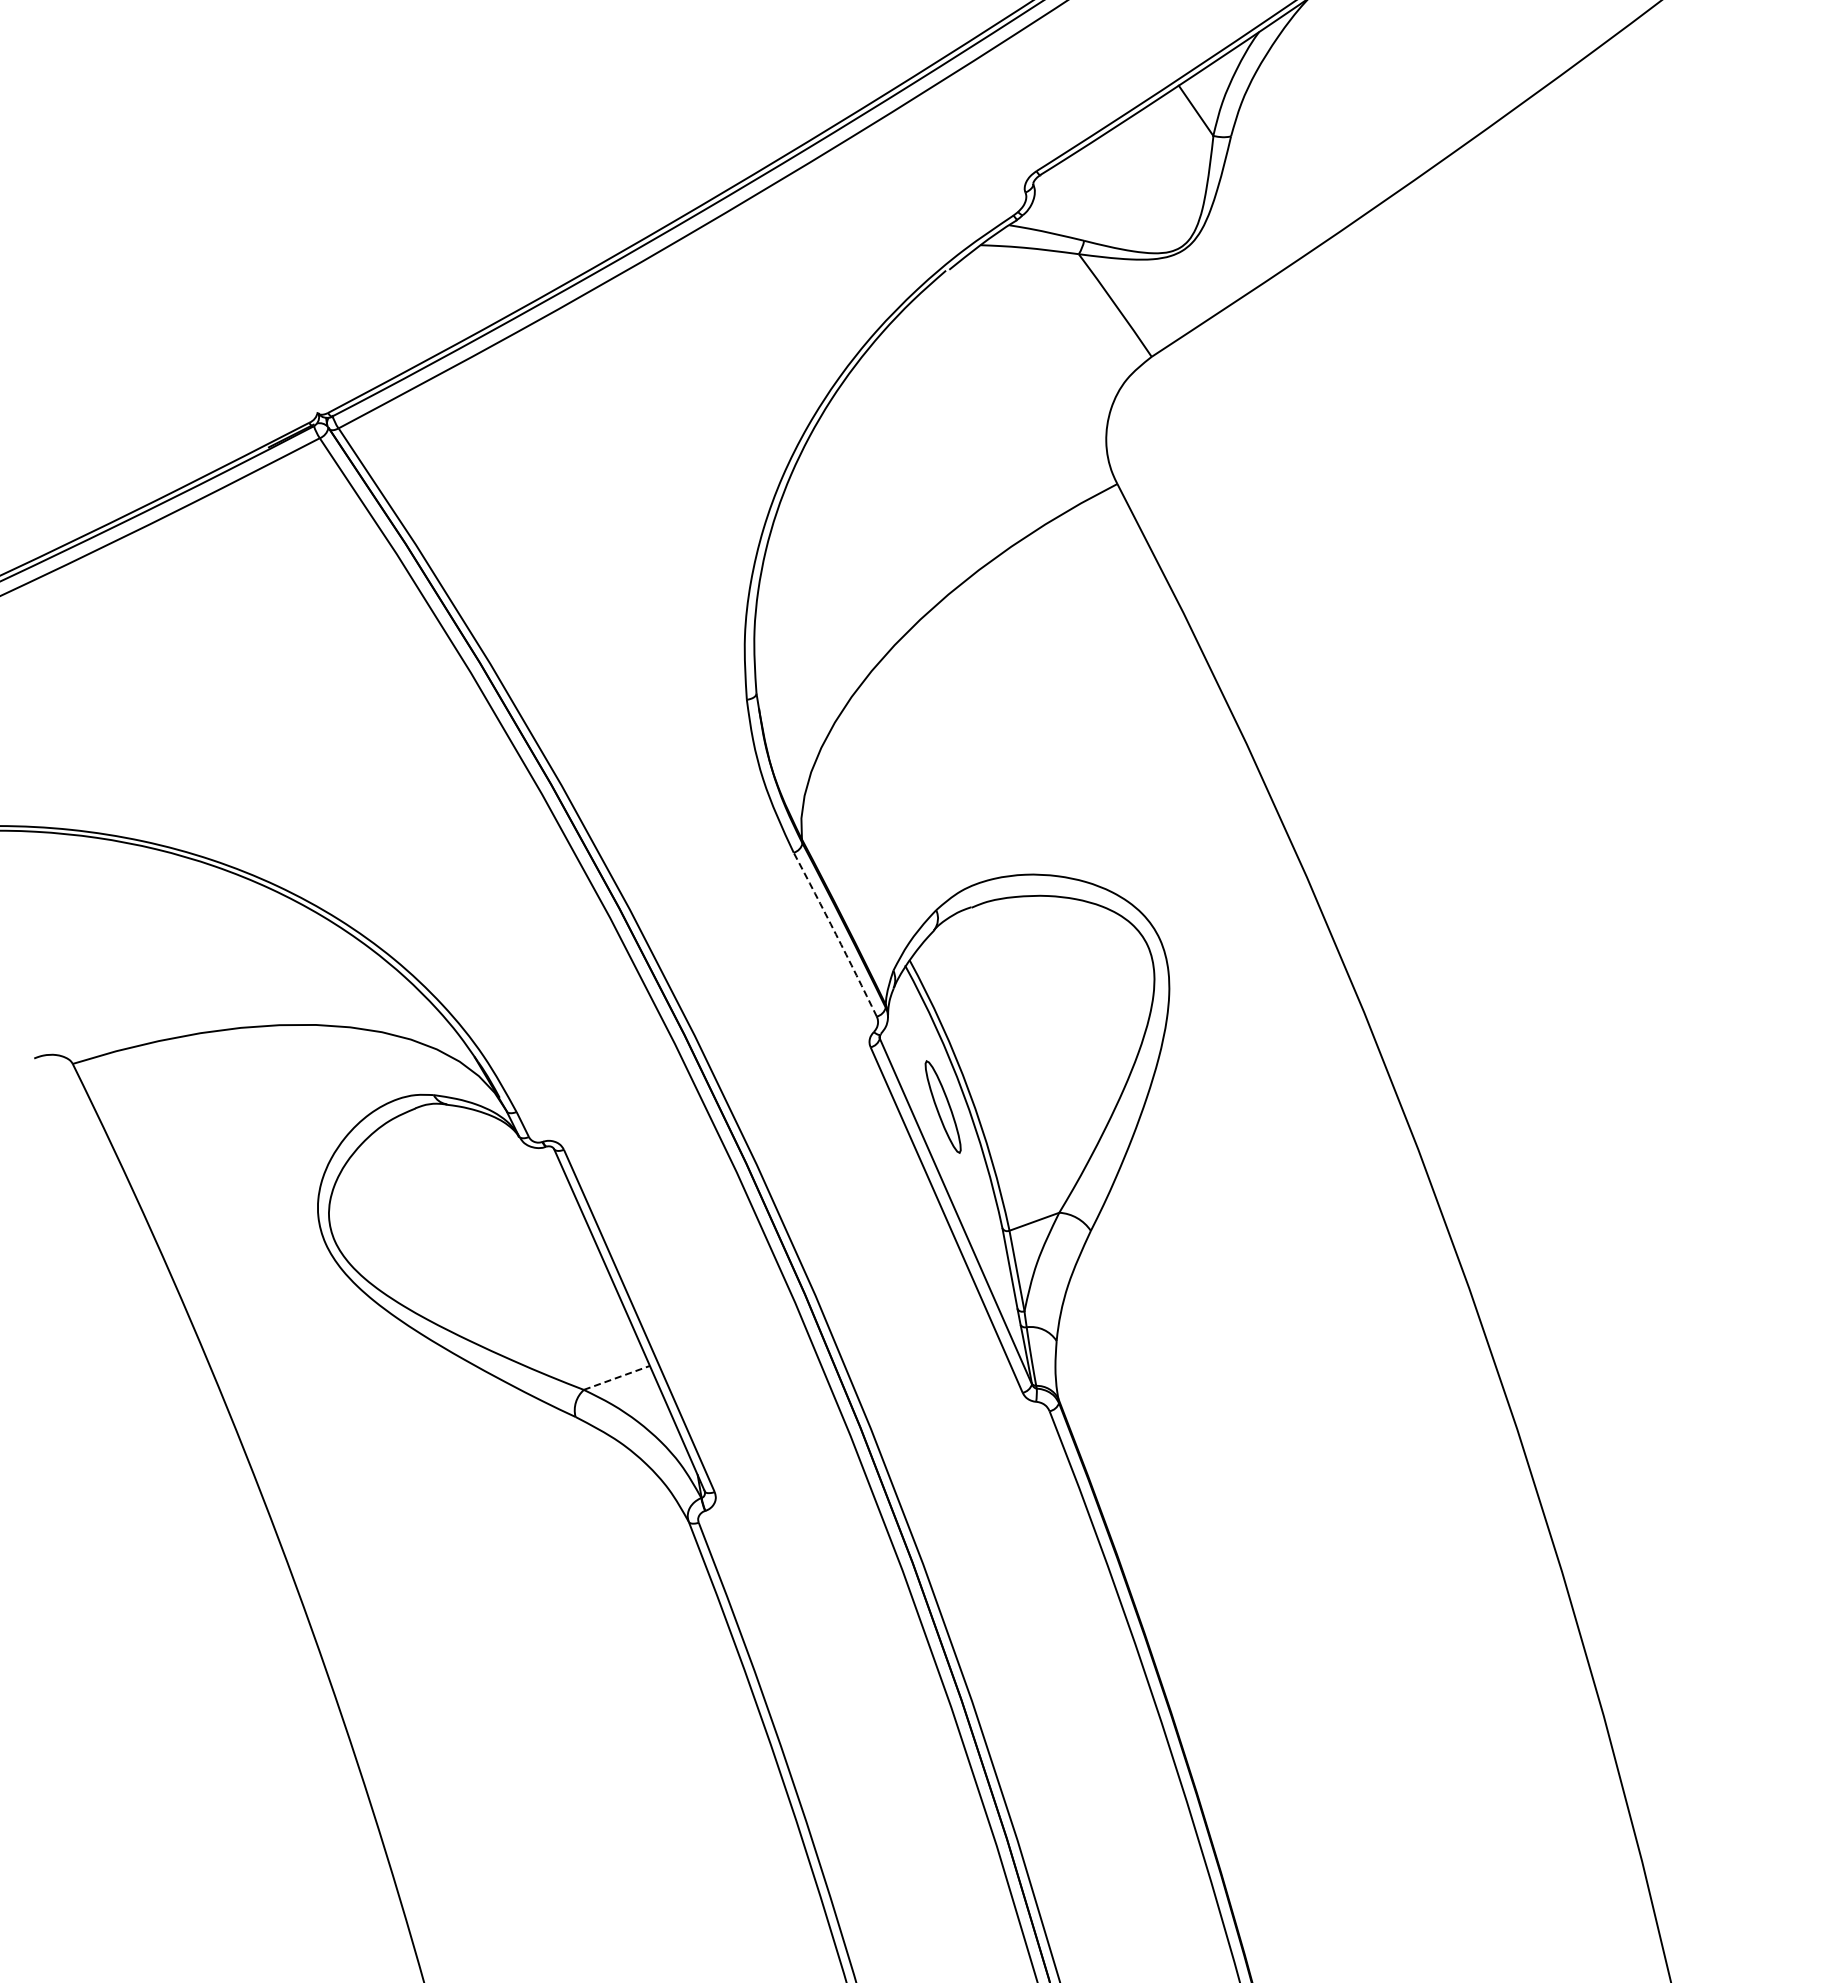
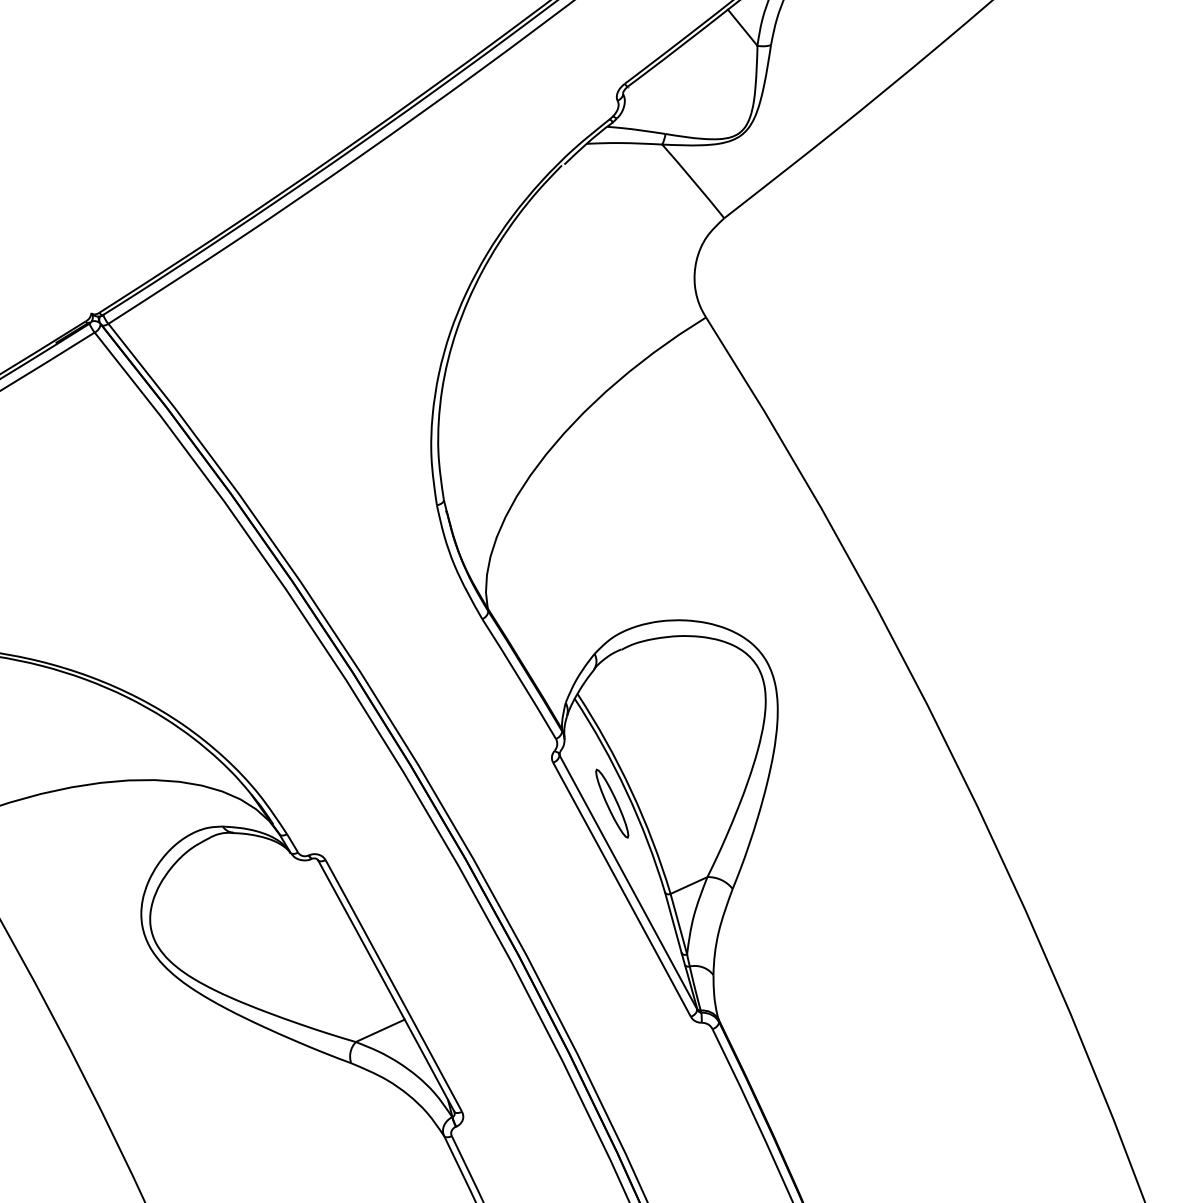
arc: (836, 934) -> (520, 678), dashed -> solid
line: (617, 1377) -> (380, 1030), dashed -> solid

